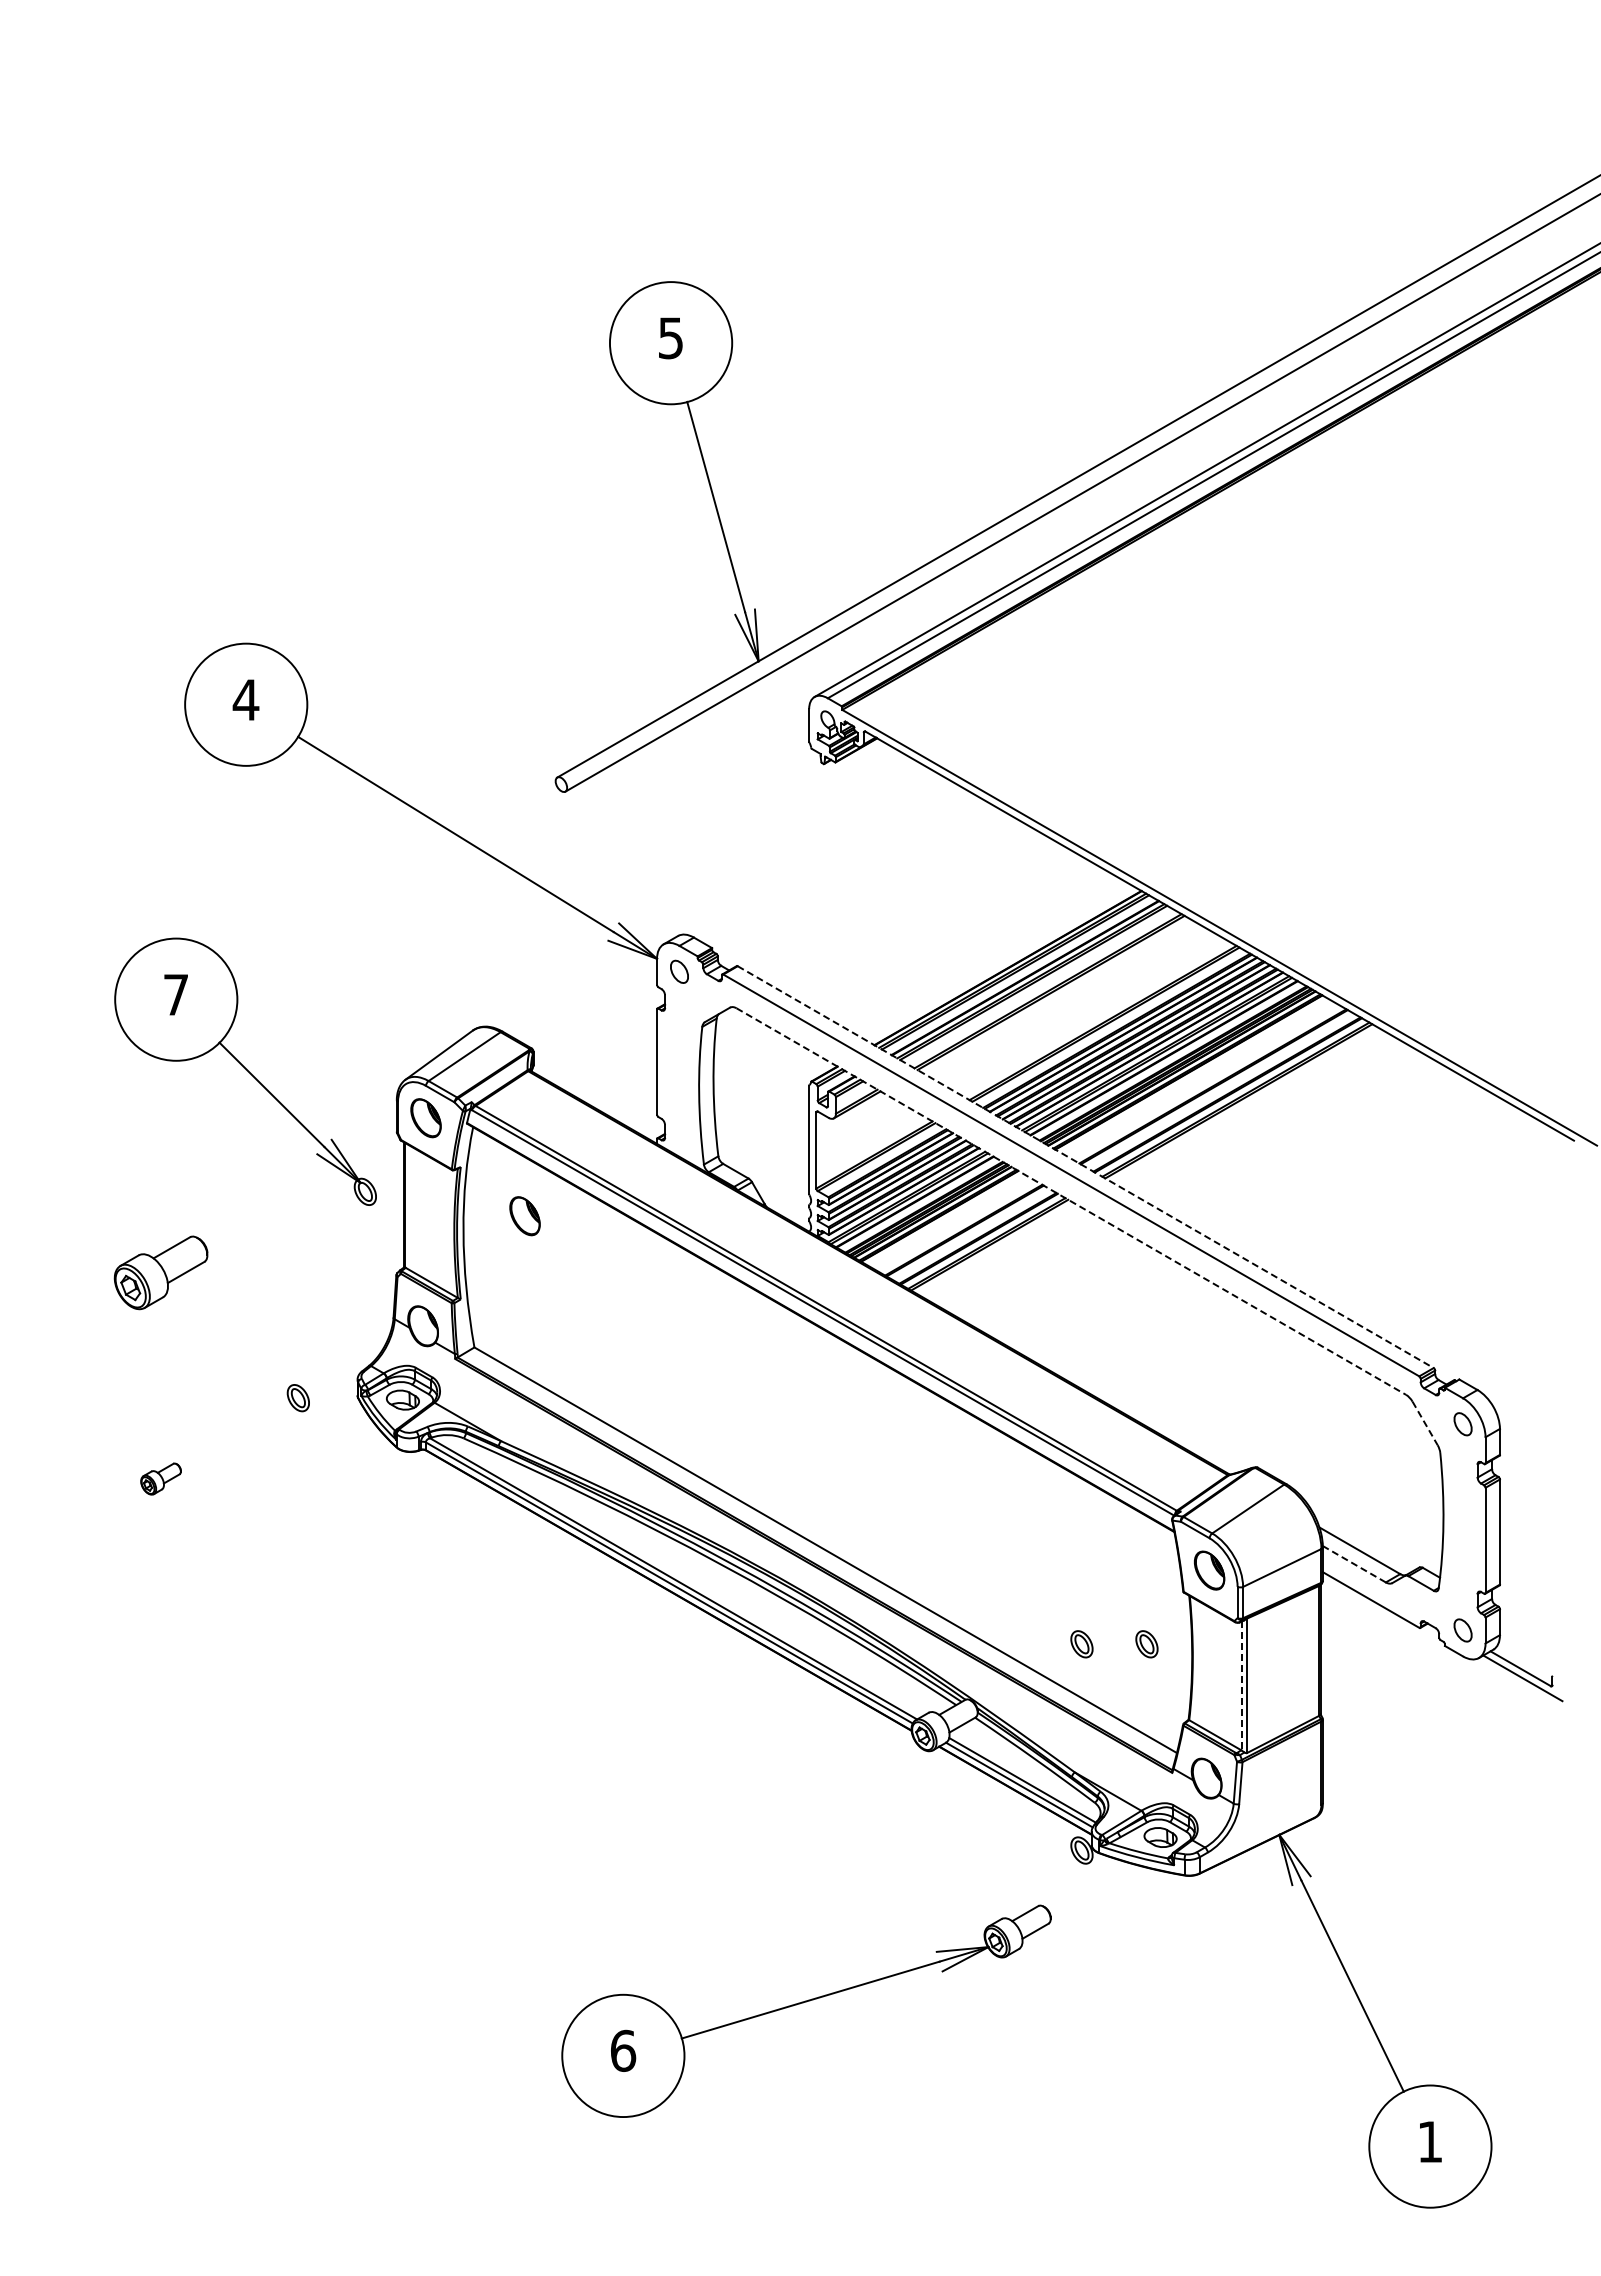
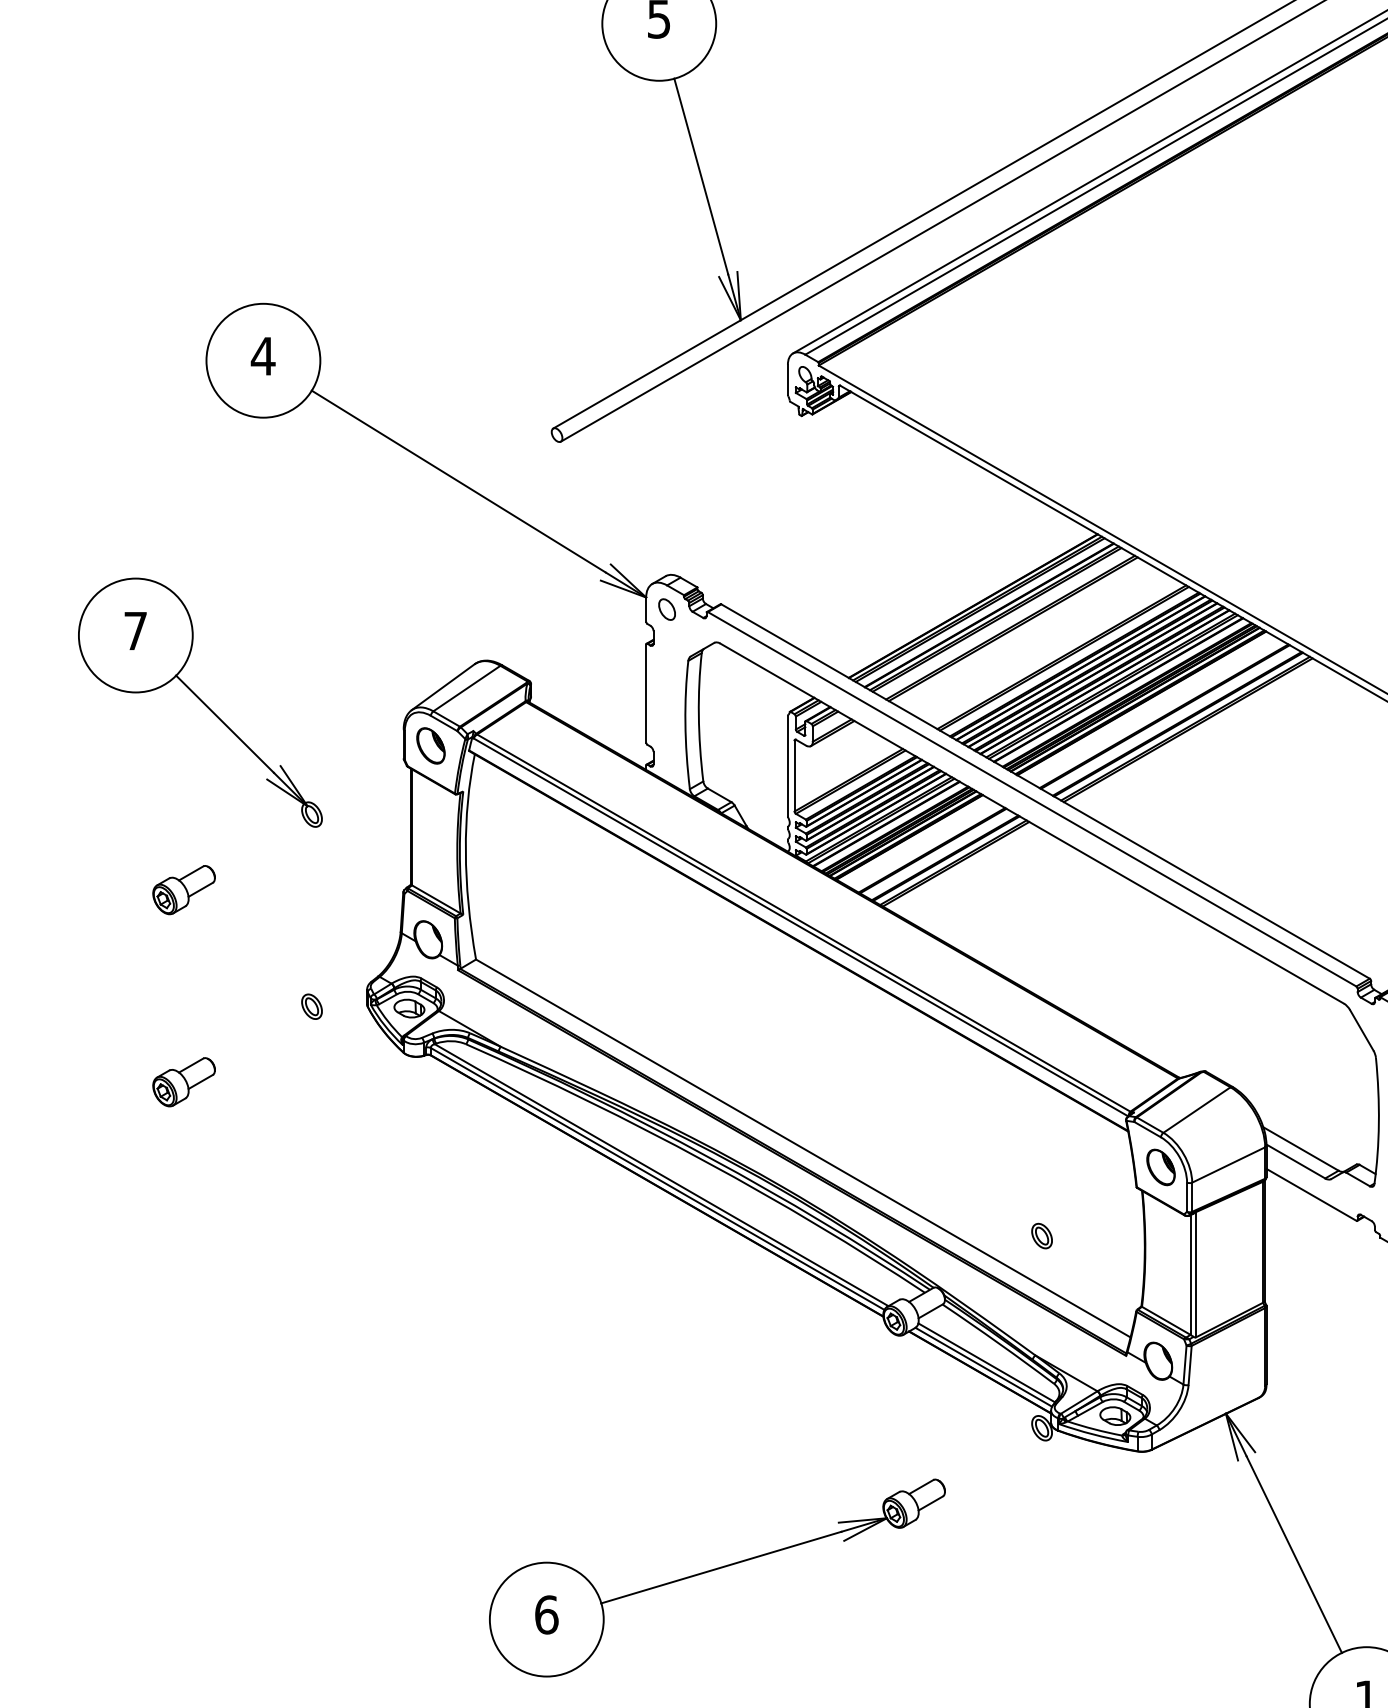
part: (245, 1071) -> (200, 702), moved
line: (1085, 1167) -> (1045, 791), dashed -> solid
line: (1071, 1201) -> (1032, 823), dashed -> solid
part: (524, 1216) -> (522, 837), removed
part: (160, 1272) -> (183, 889), size x0.71
line: (1425, 1423) -> (1362, 1030), dashed -> solid
part: (160, 1478) -> (183, 1081), size x1.67
line: (1353, 1563) -> (1295, 1160), dashed -> solid
part: (1146, 1644) -> (1102, 1236), removed
line: (1241, 1686) -> (1190, 1275), dashed -> solid
part: (803, 2003) -> (714, 1570), moved

